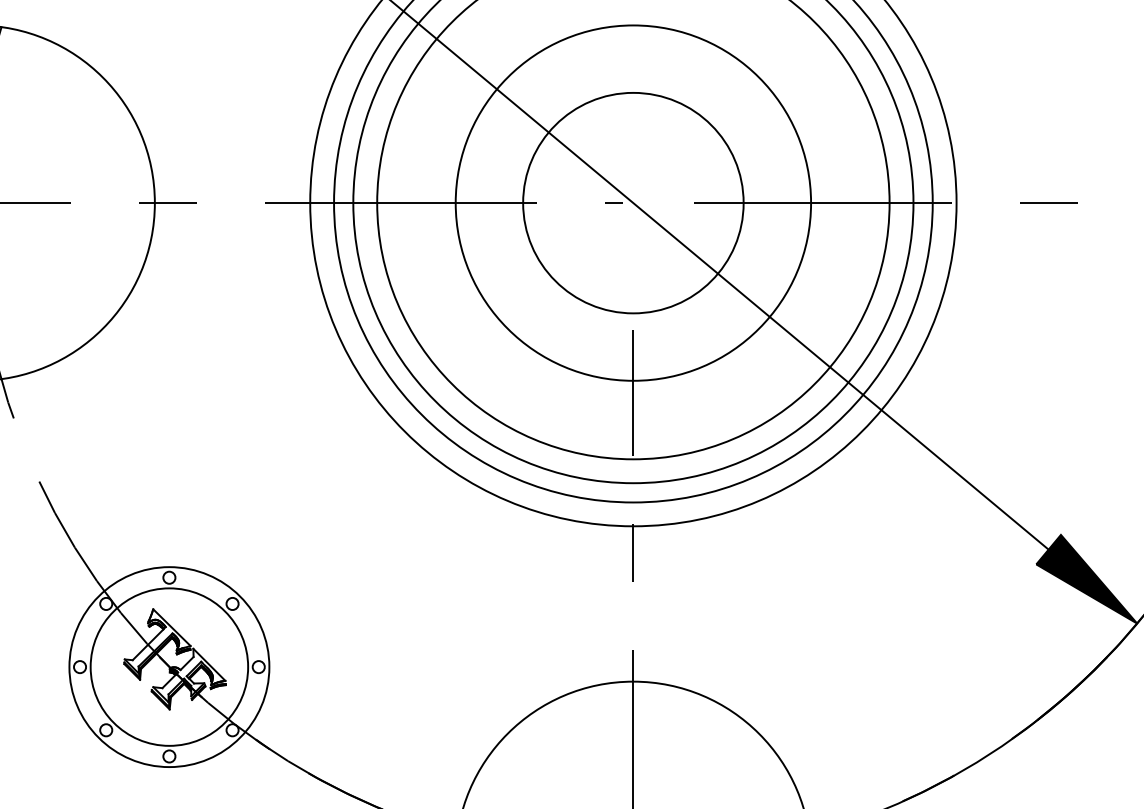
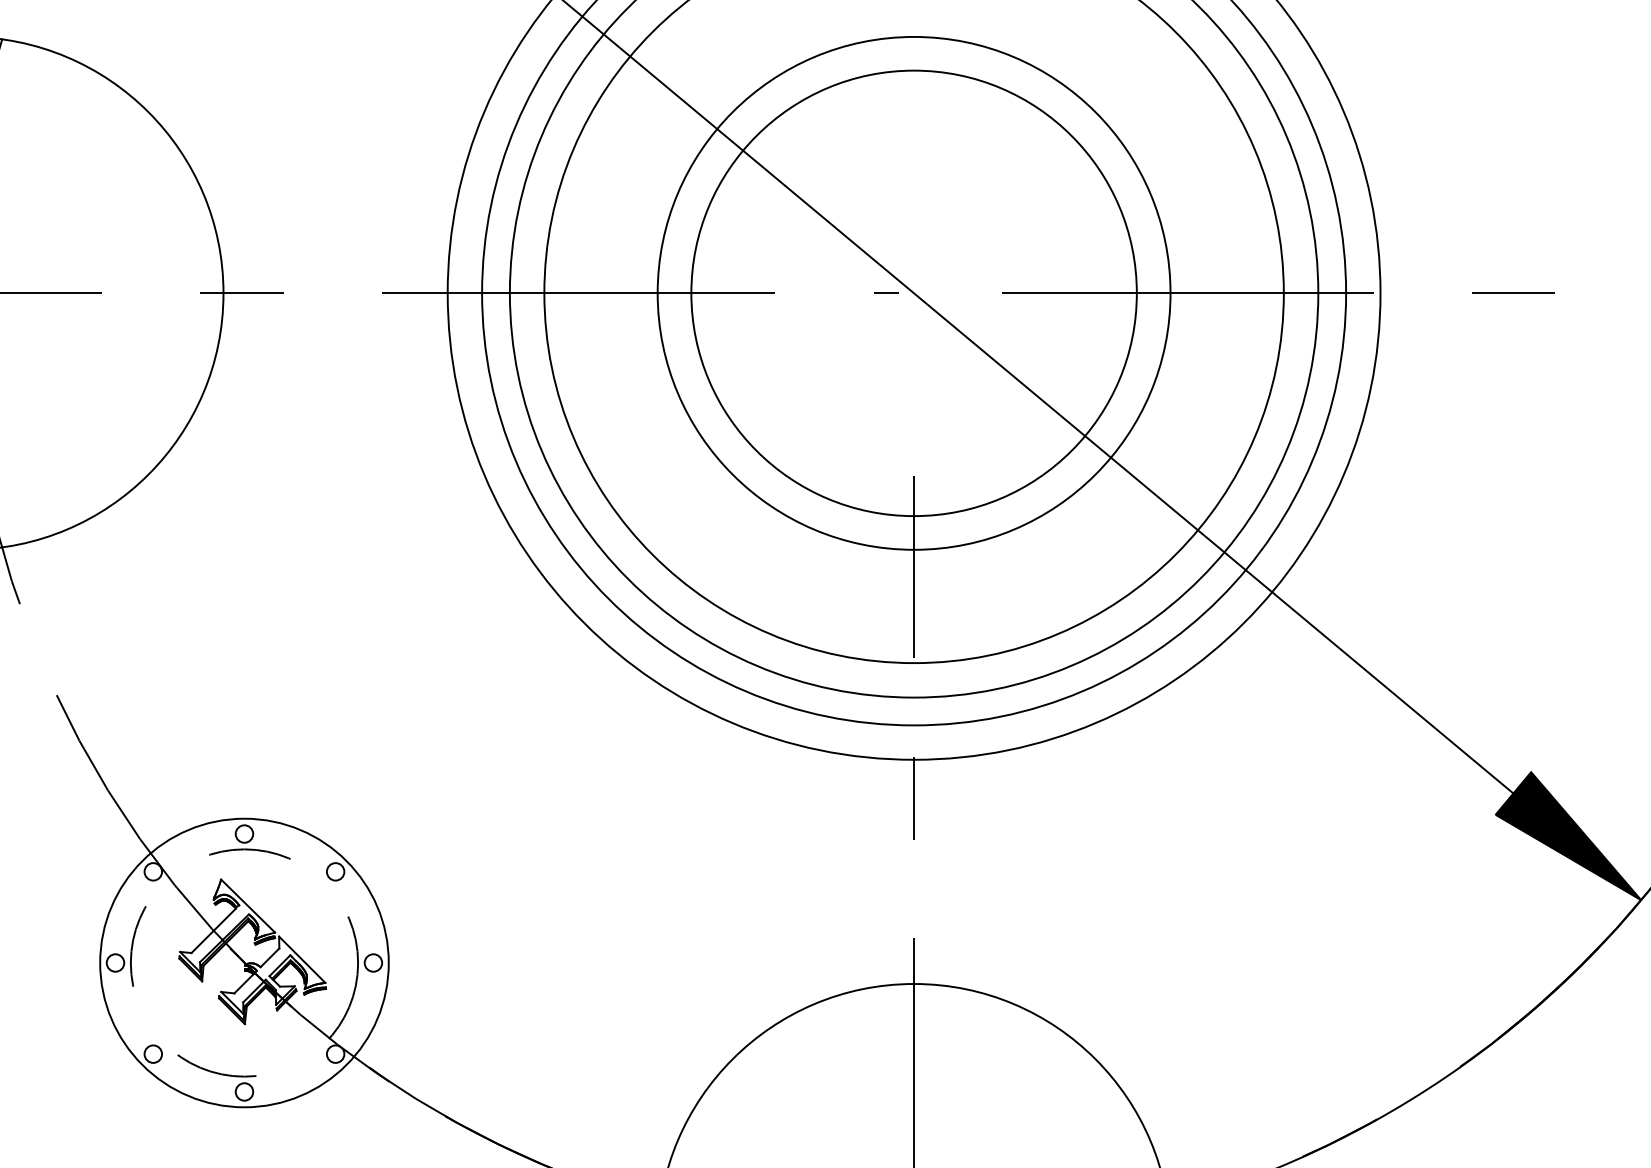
circle: (633, 202) -> (914, 292), size x1.4
circle: (169, 666) -> (244, 962), solid -> dashed

